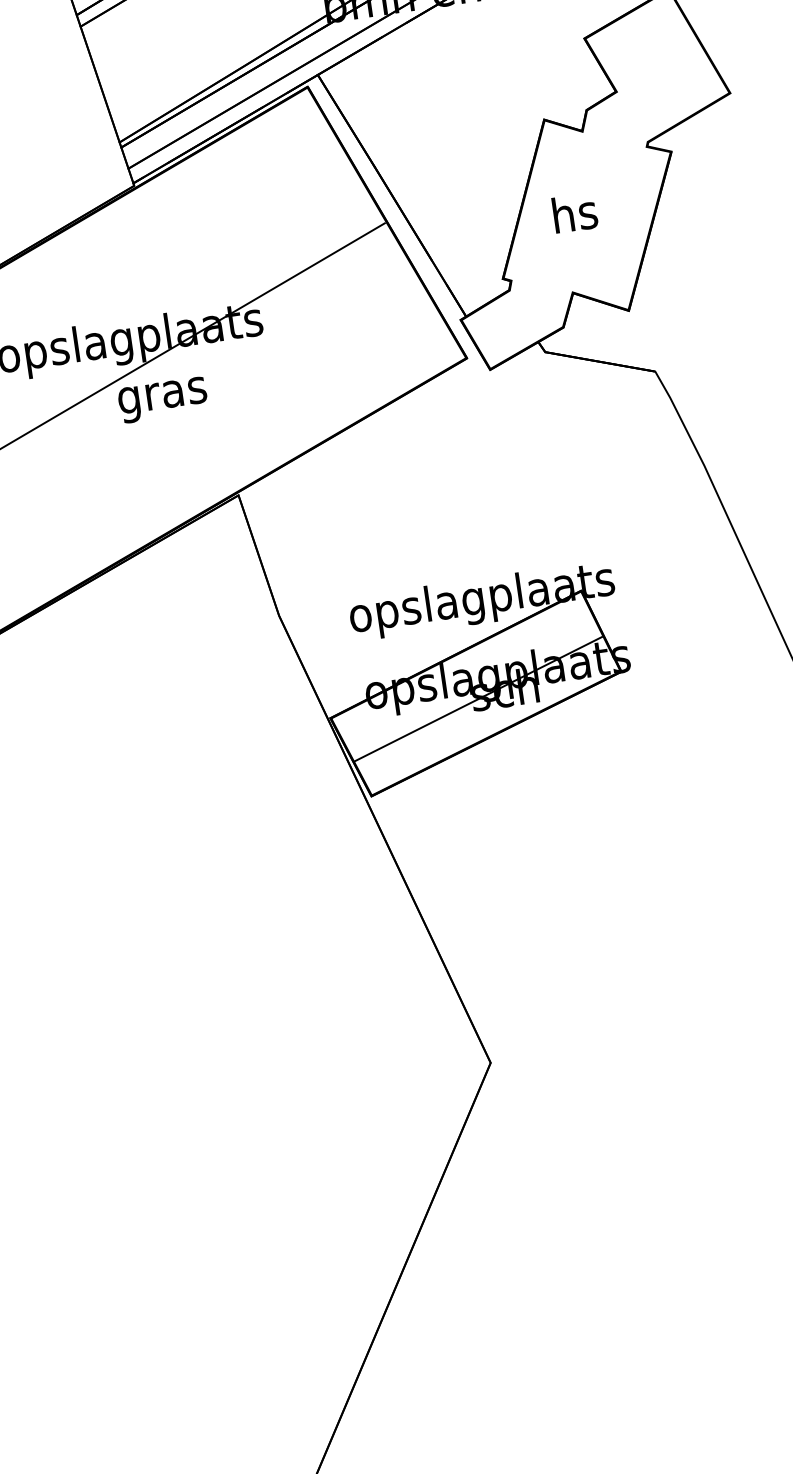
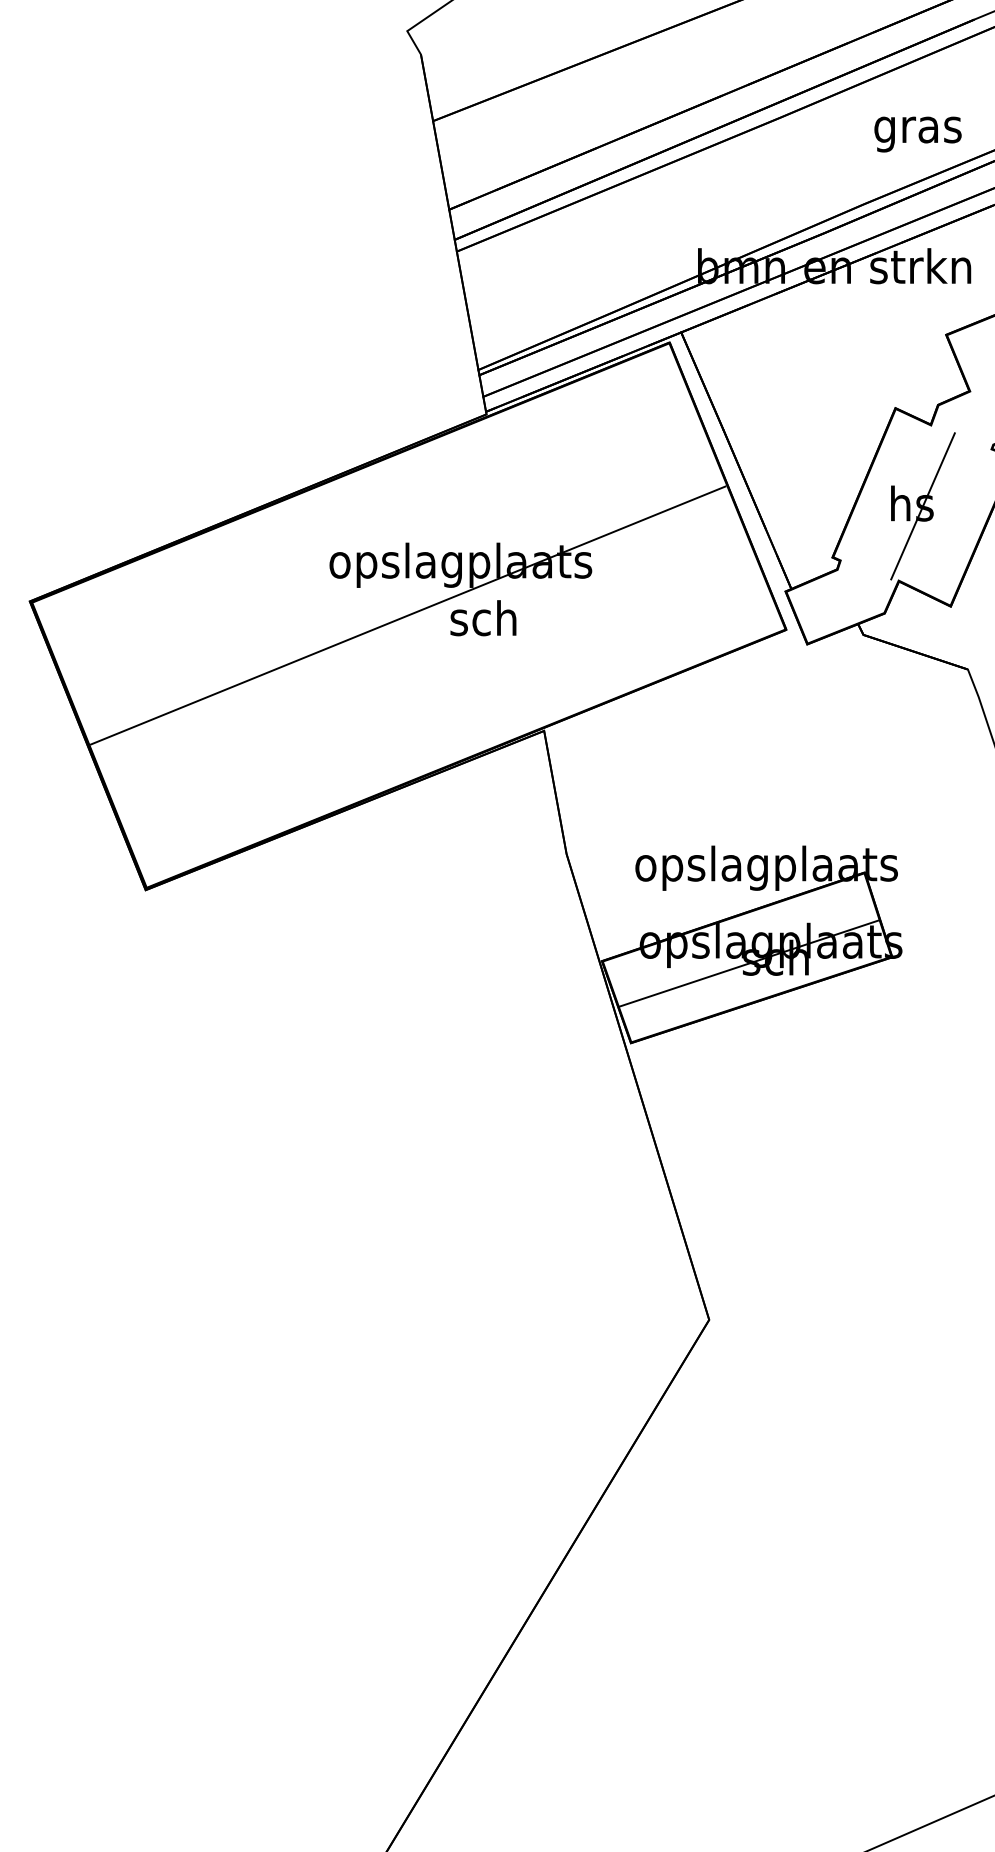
line: (585, 214) -> (922, 506), added
text: (161, 395) -> (483, 622), gras -> sch

